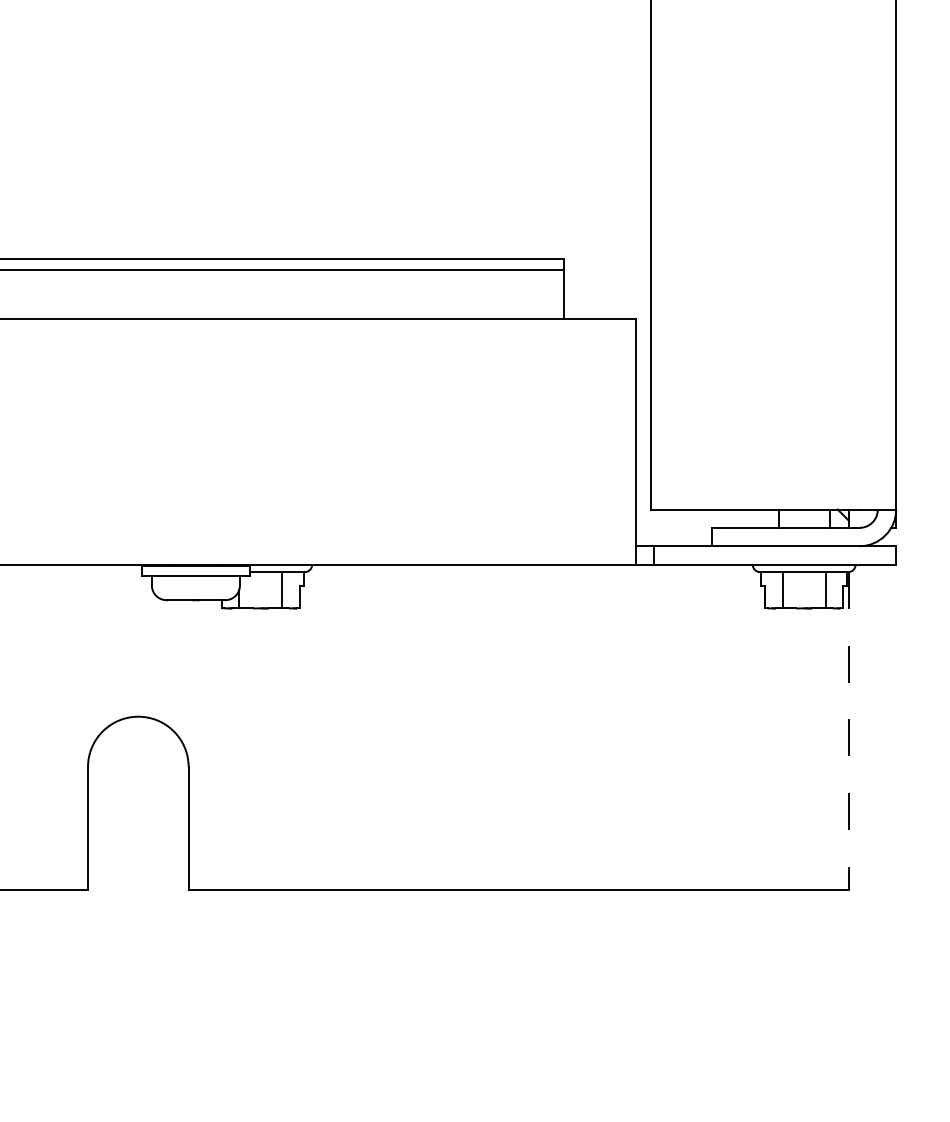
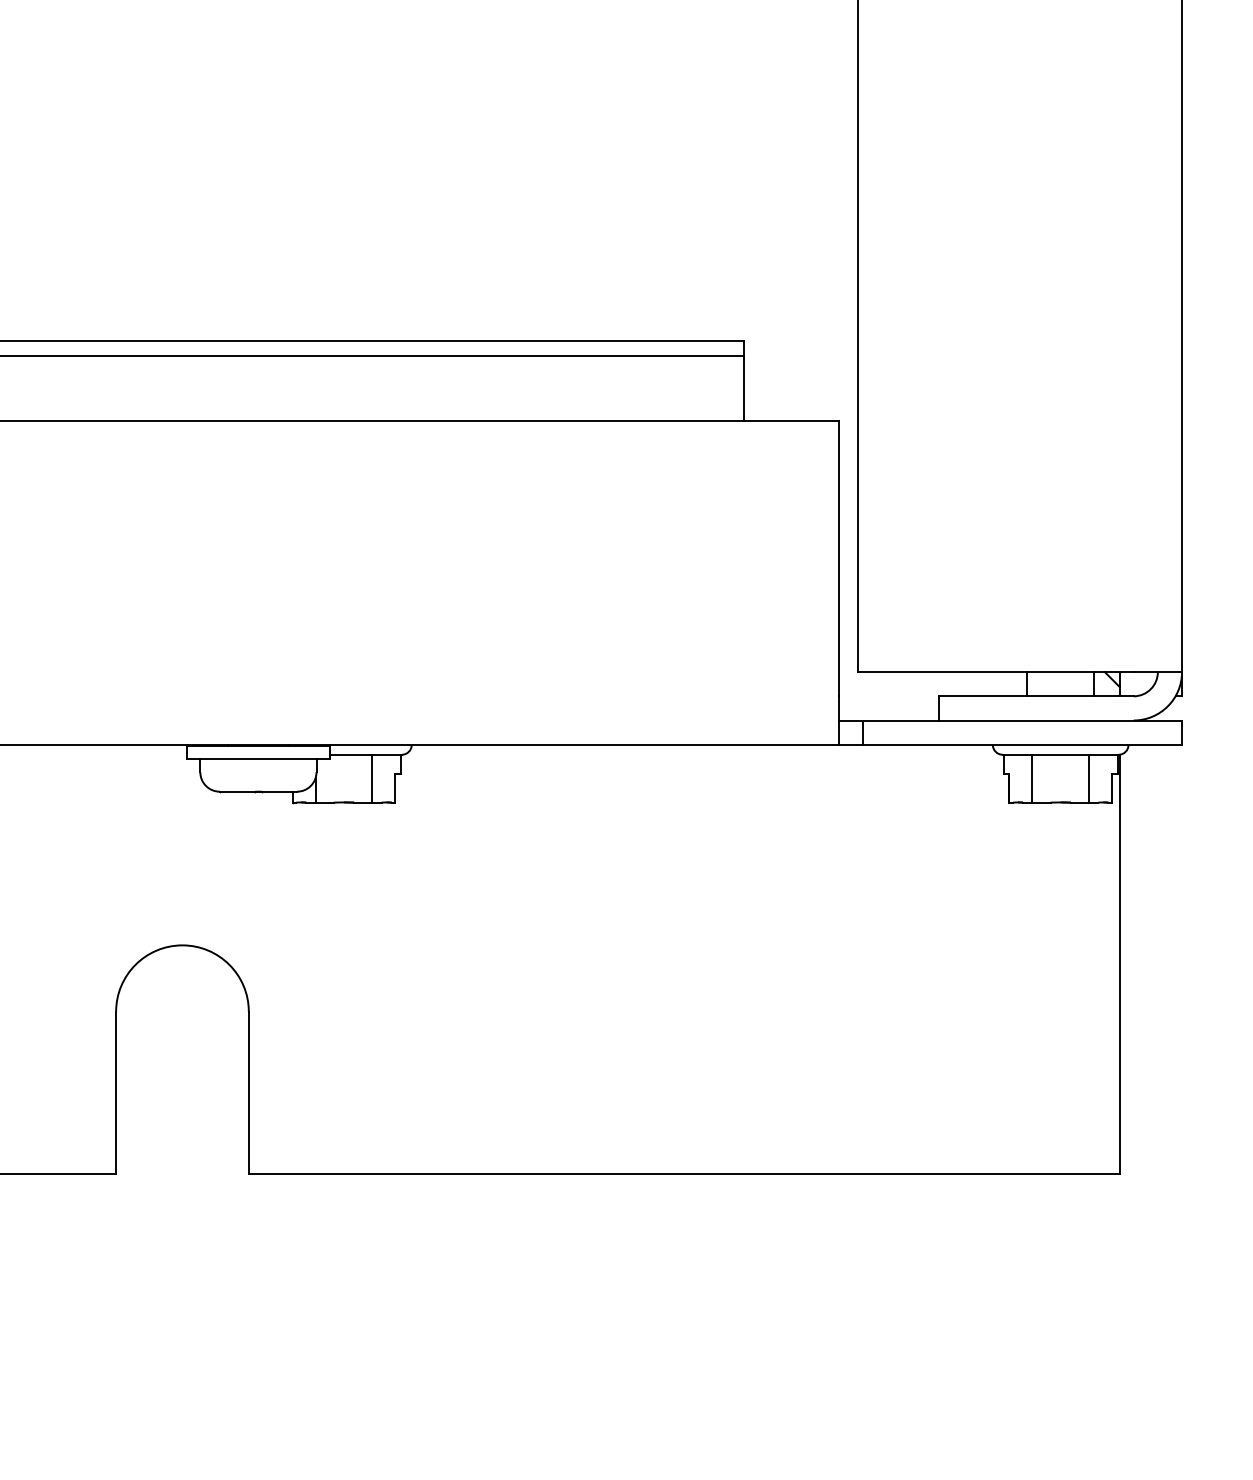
line: (848, 730) -> (1119, 963), dashed -> solid

